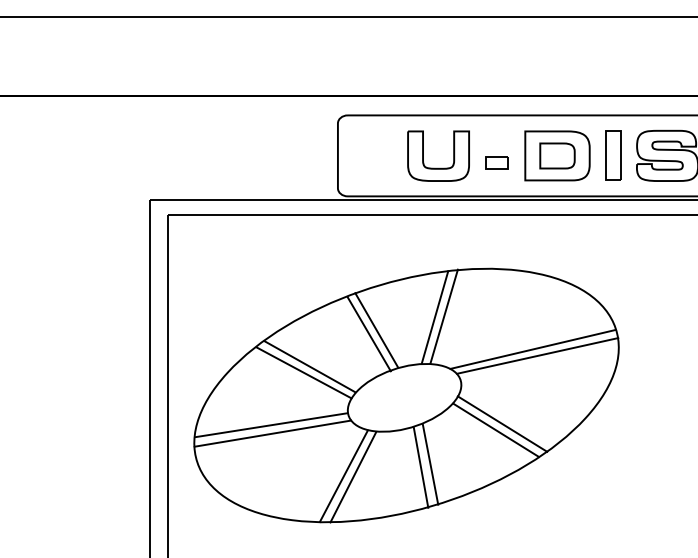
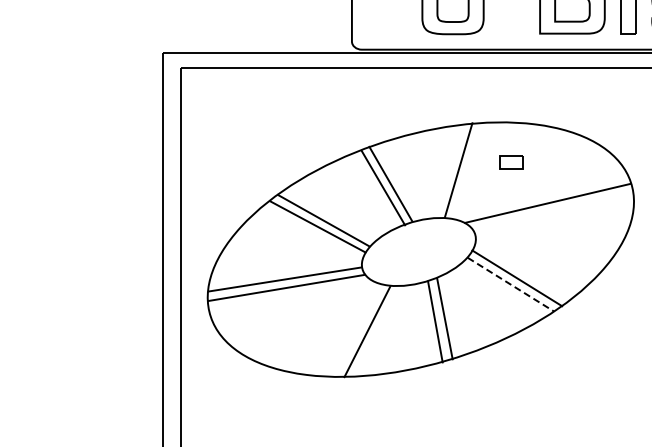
part: (496, 162) -> (511, 162), moved
line: (434, 317) -> (448, 171), removed
line: (537, 355) -> (552, 209), removed
line: (496, 430) -> (511, 284), solid -> dashed
line: (343, 475) -> (357, 329), removed

